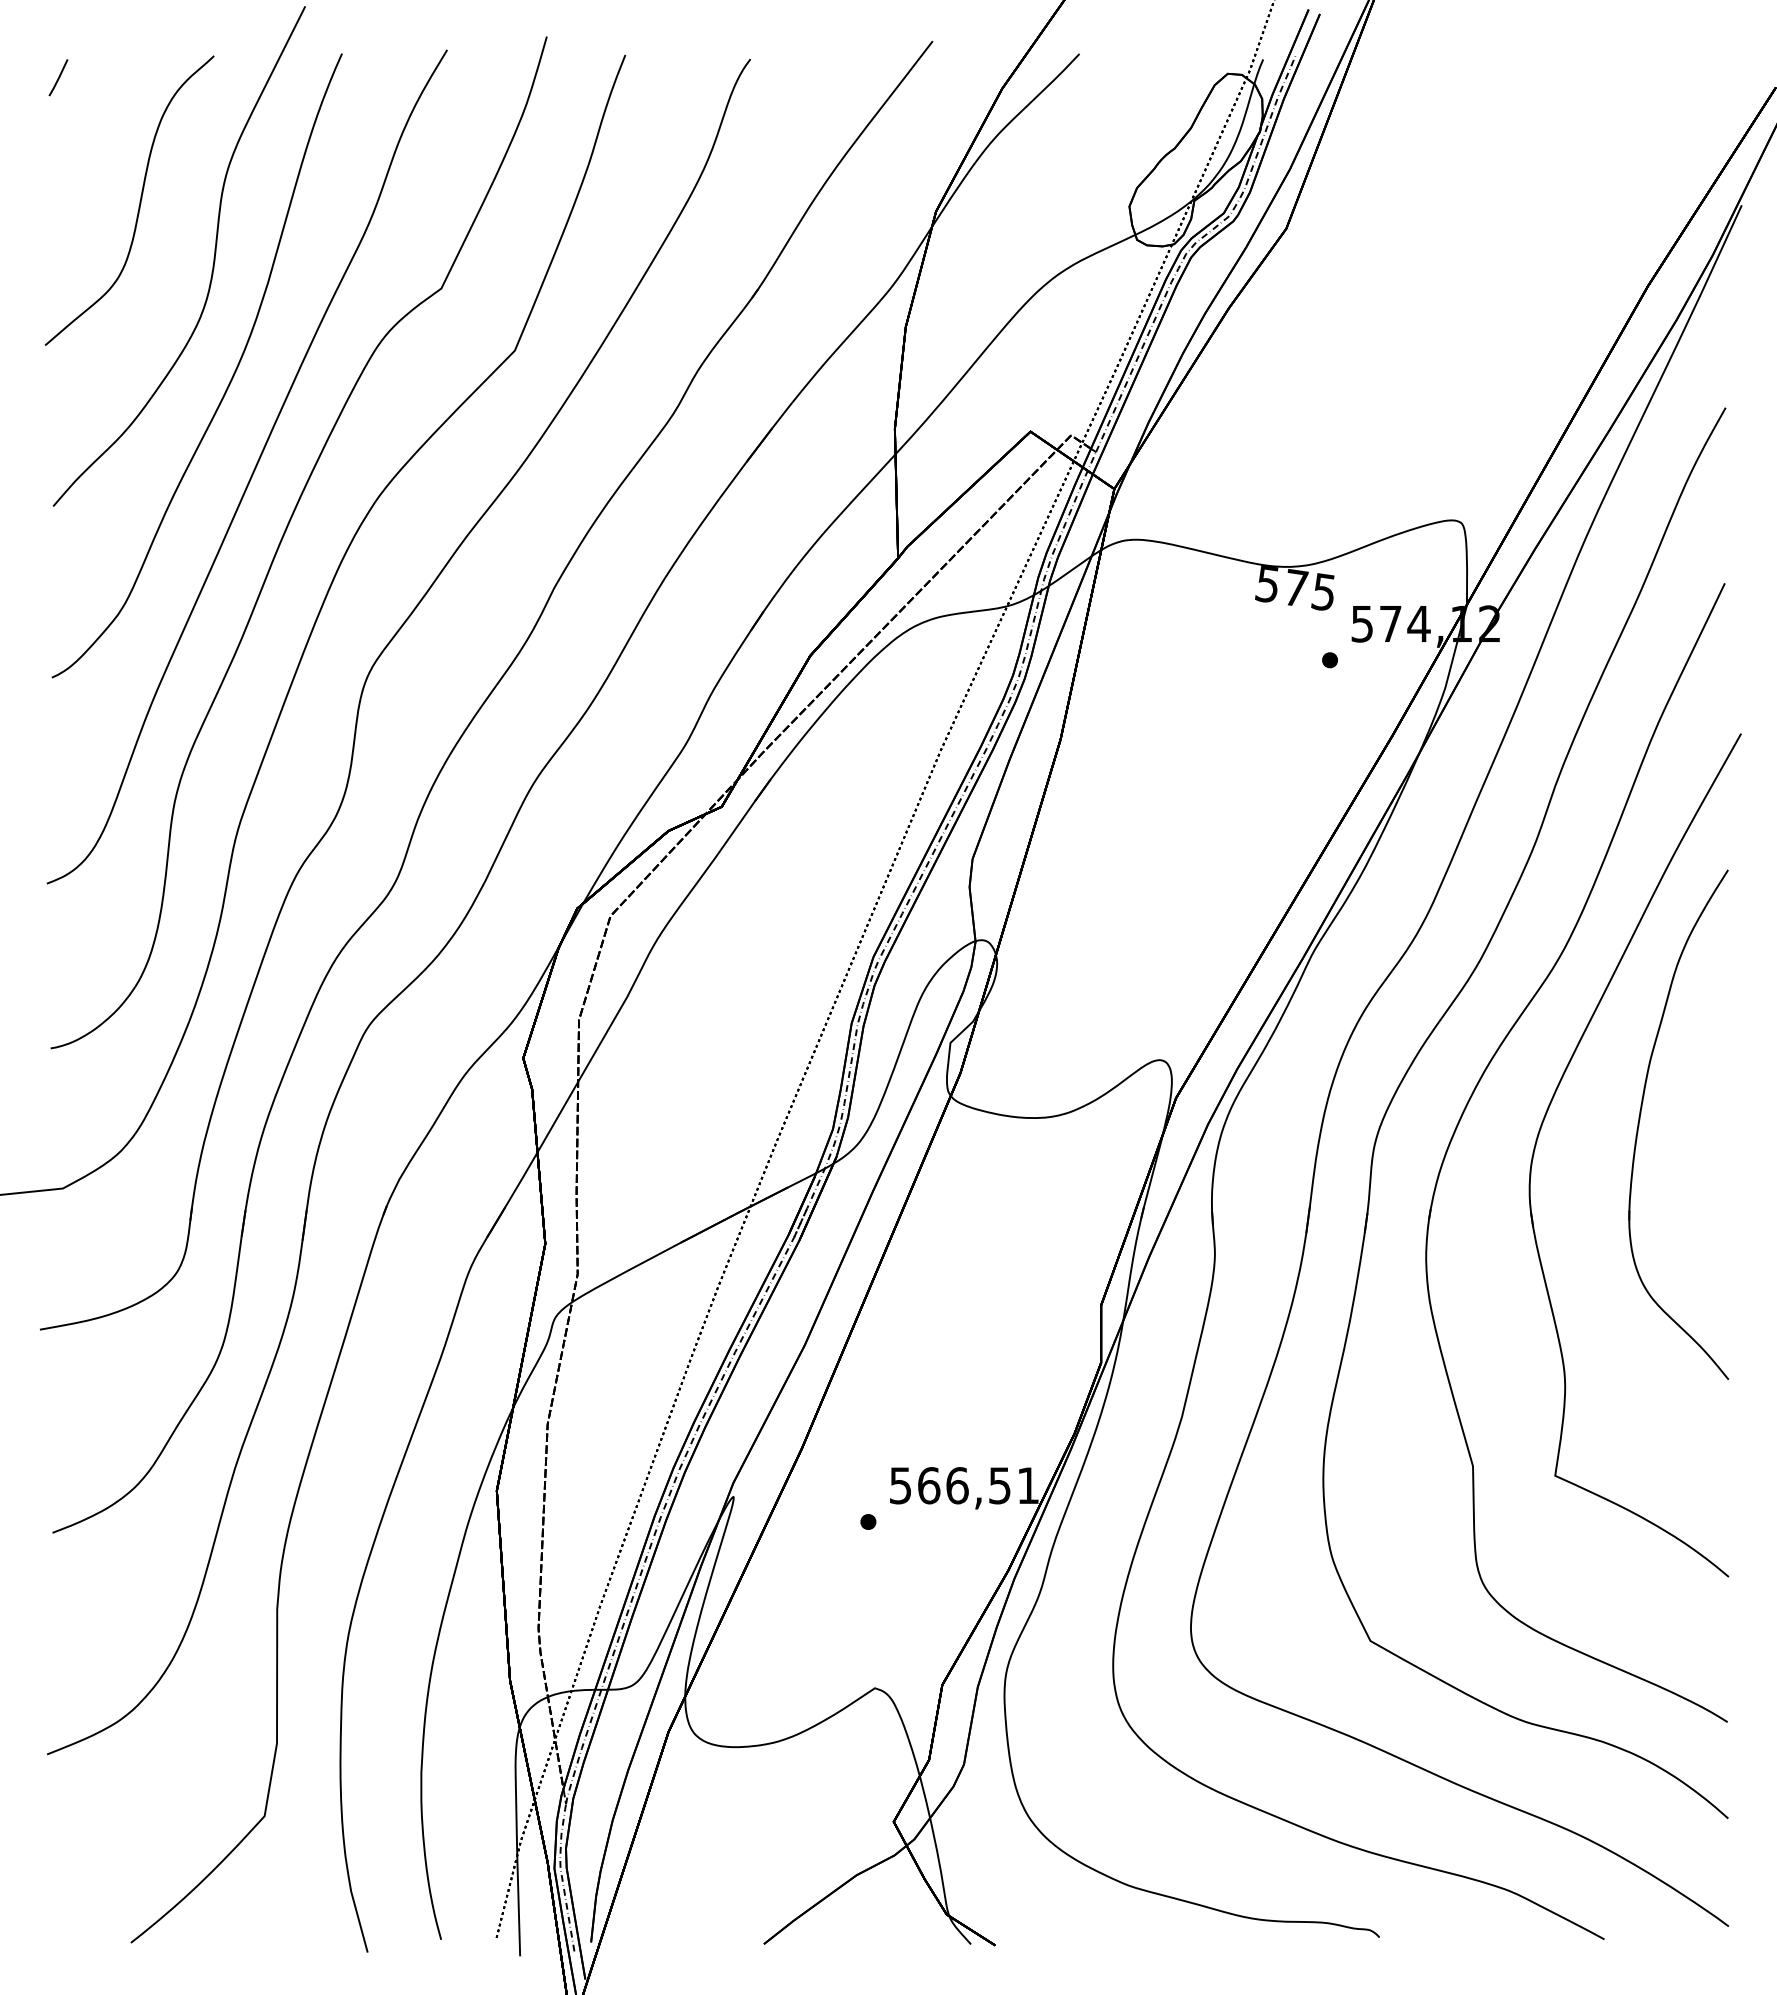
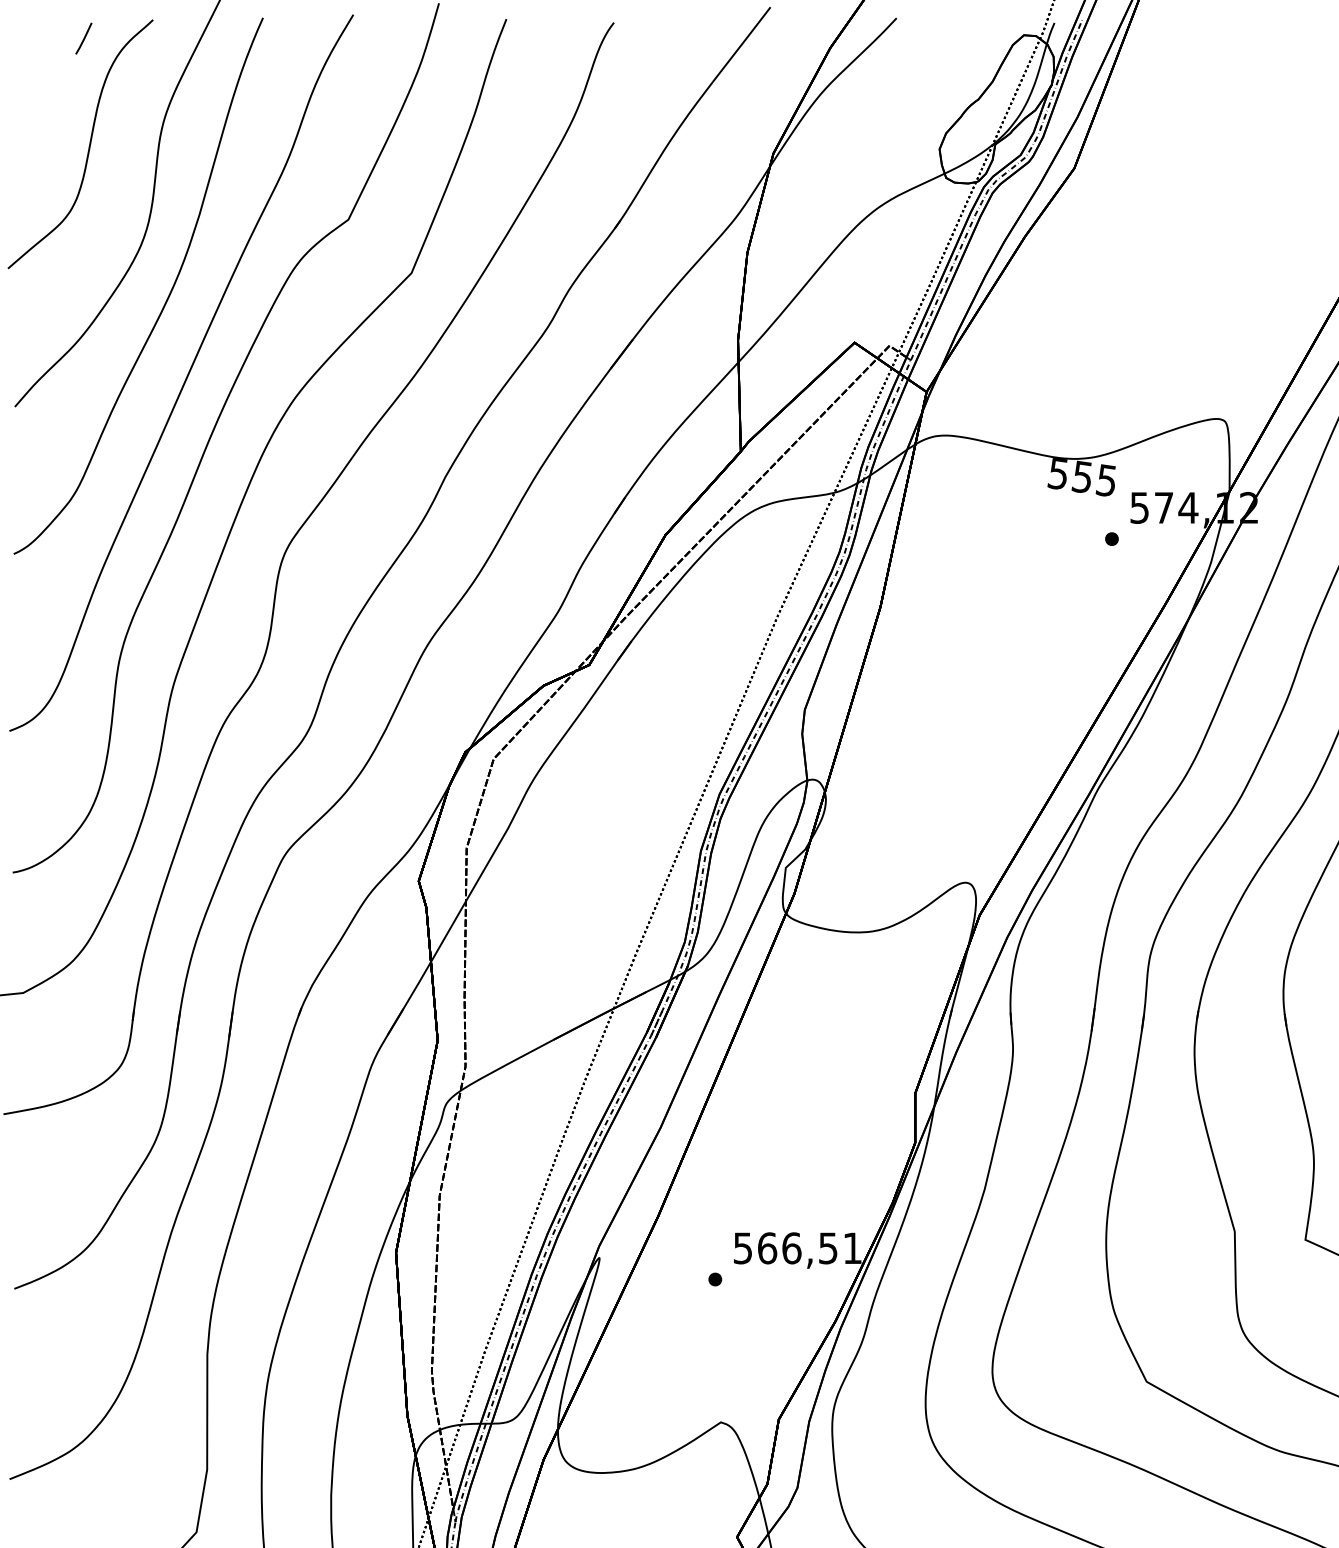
line: (58, 77) -> (83, 38), moved
text: (1295, 587) -> (1082, 476), 575 -> 555

